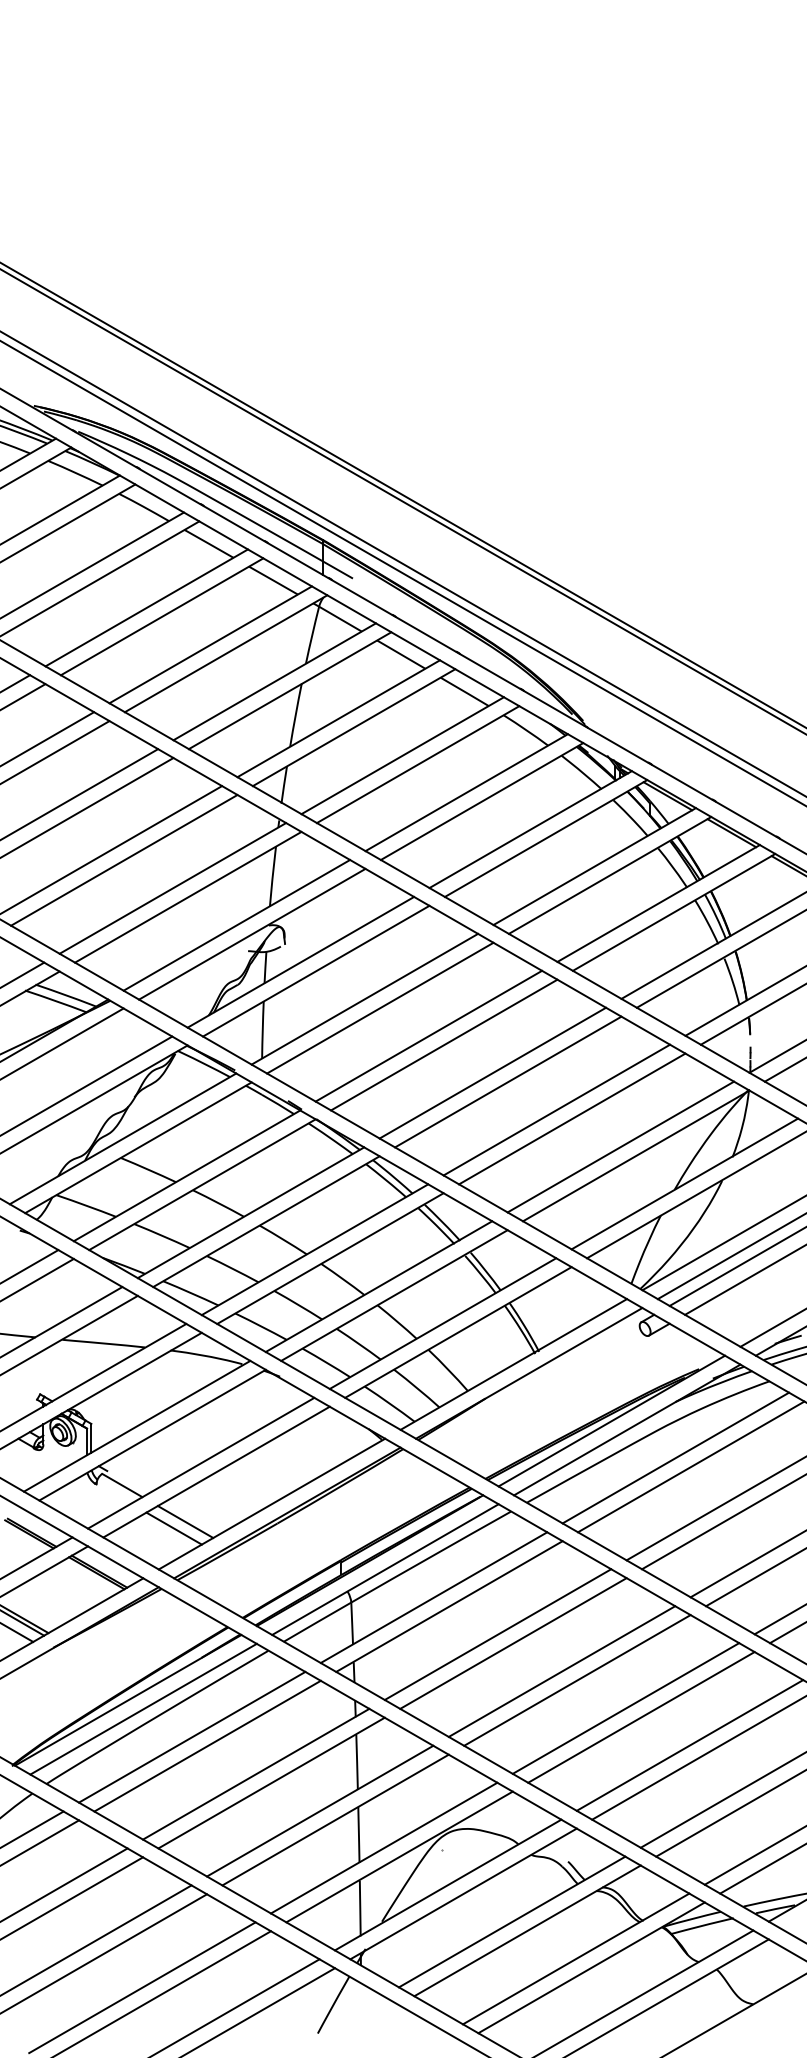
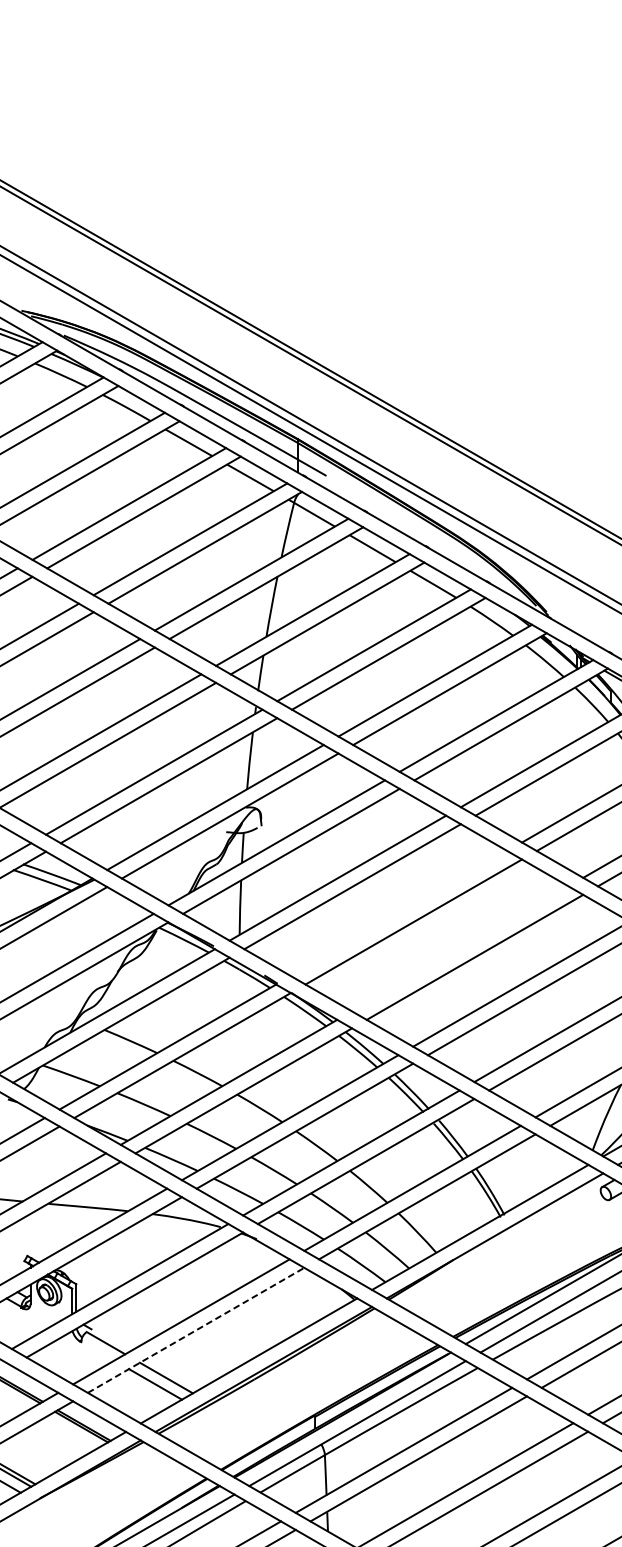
line: (428, 1035) -> (398, 912), removed
line: (492, 1072) -> (459, 948), removed
line: (216, 1472) -> (196, 1330), solid -> dashed

